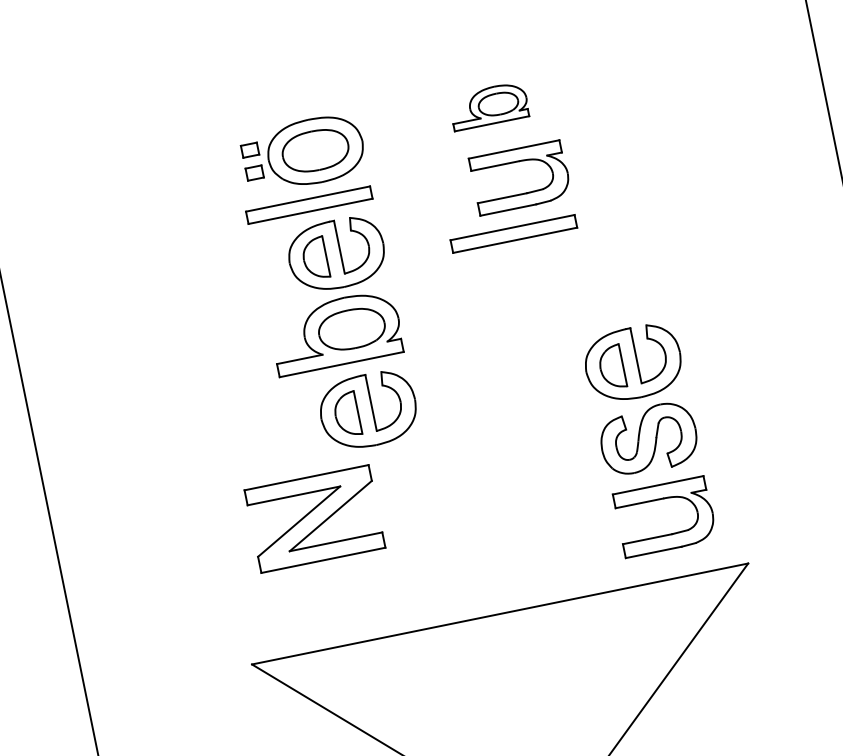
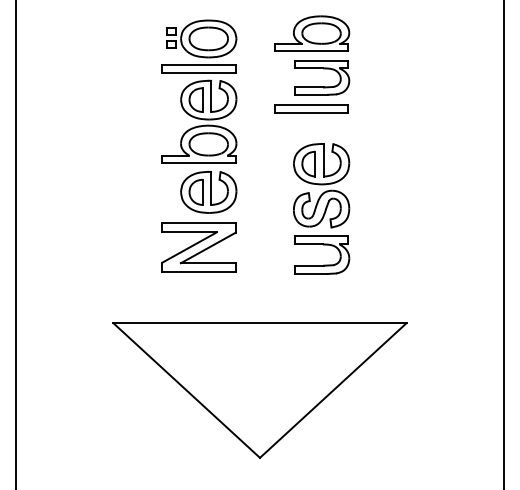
part: (489, 105) -> (312, 33), size x1.67
part: (648, 438) -> (321, 208), moved
part: (314, 518) -> (198, 247), moved

